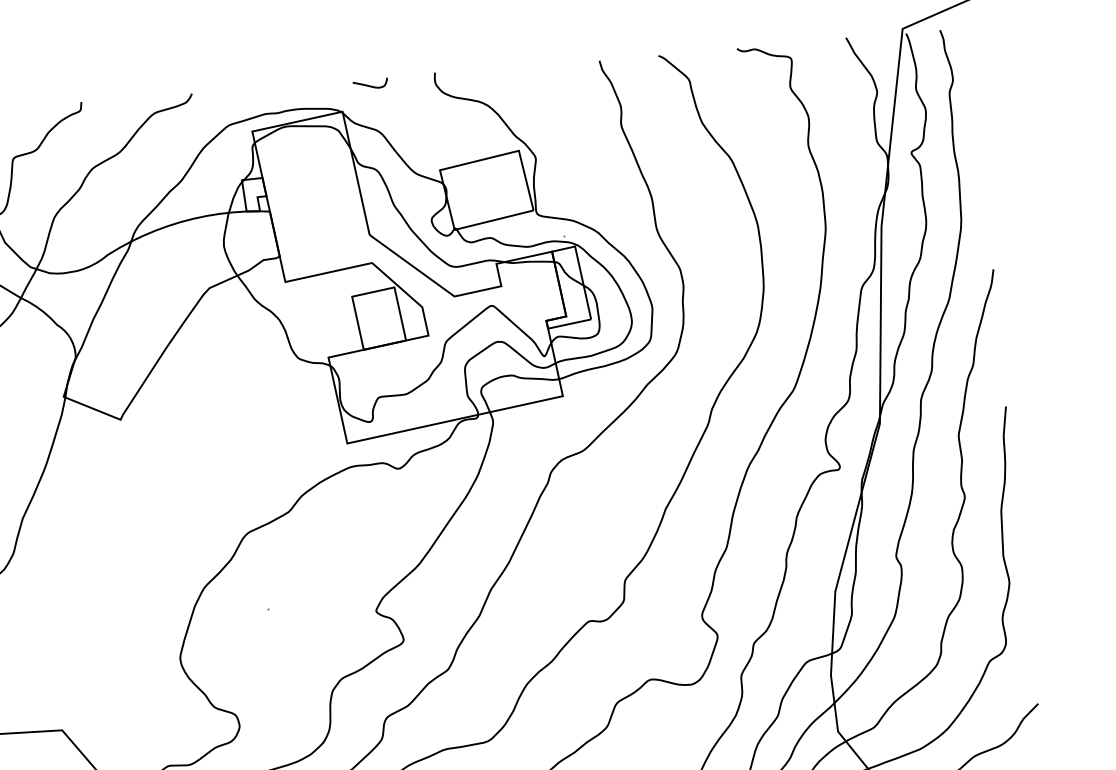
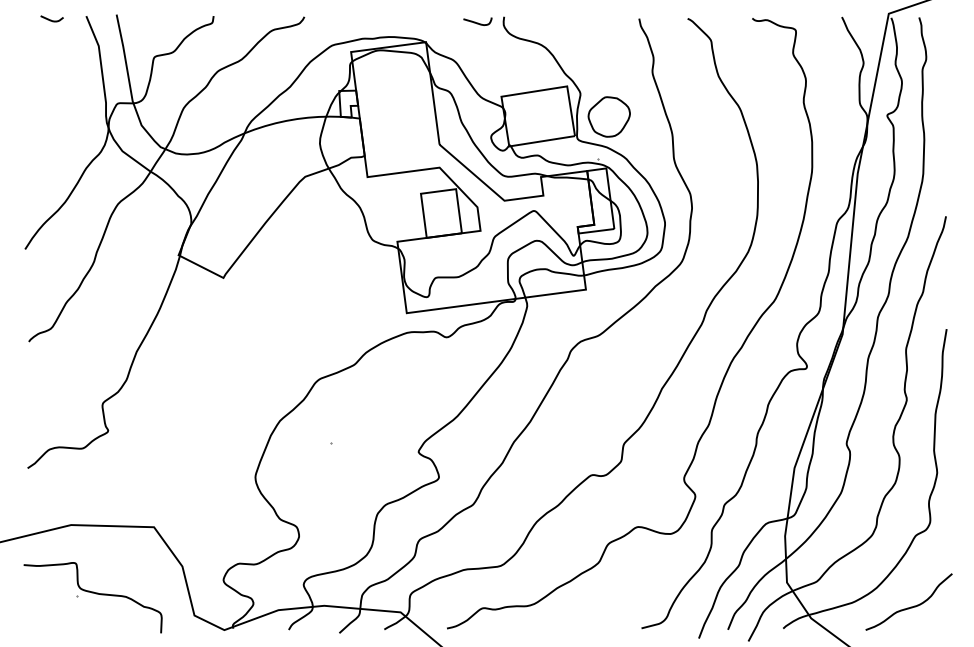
curve: (370, 85) -> (477, 22), moved
part: (572, 183) -> (608, 116), added

